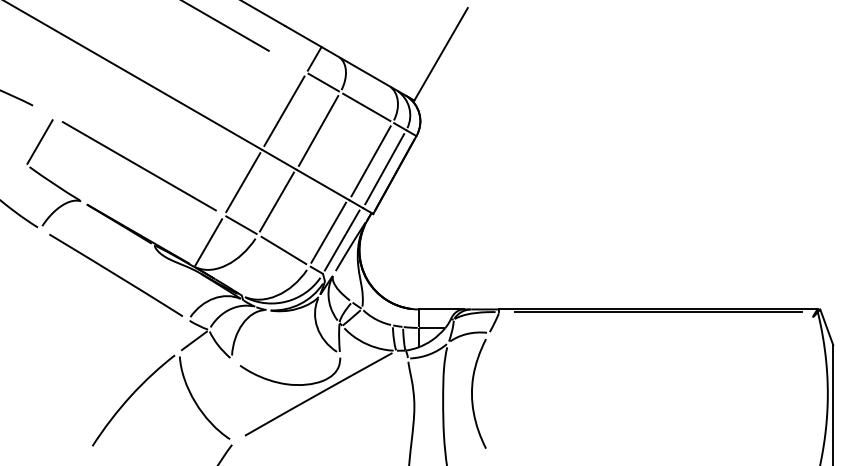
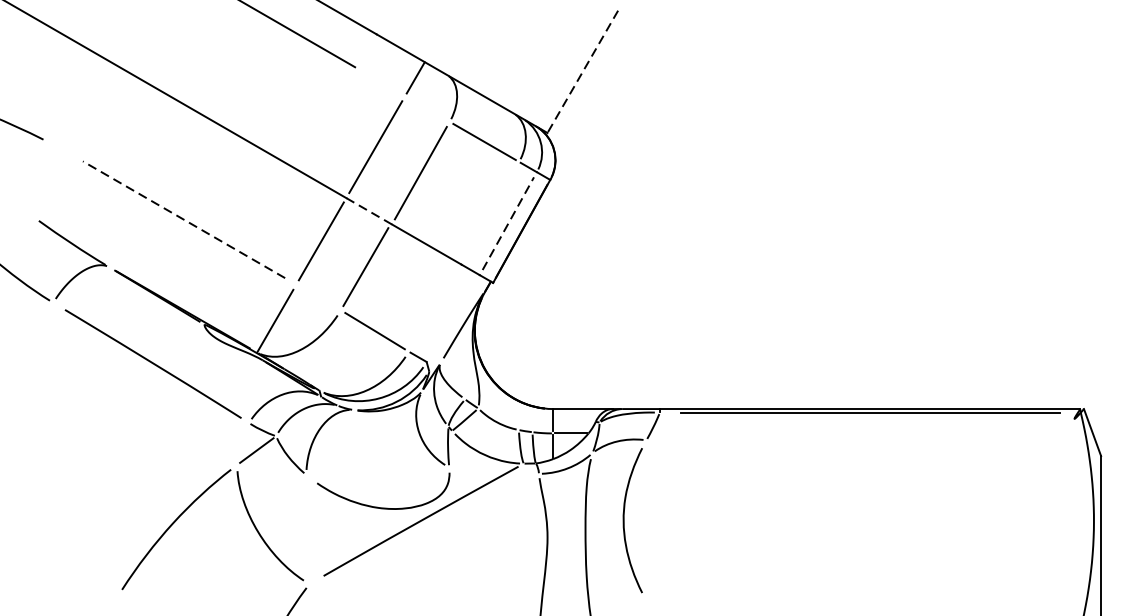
line: (440, 54) -> (582, 72), solid -> dashed
line: (323, 82) -> (427, 109), removed
line: (39, 141) -> (52, 187), removed
line: (279, 159) -> (369, 210), solid -> dashed
line: (370, 161) -> (489, 213), removed
line: (138, 166) -> (182, 220), solid -> dashed
line: (384, 168) -> (508, 222), solid -> dashed
line: (241, 224) -> (319, 296), removed
line: (328, 232) -> (434, 307), removed
line: (341, 240) -> (451, 317), removed

